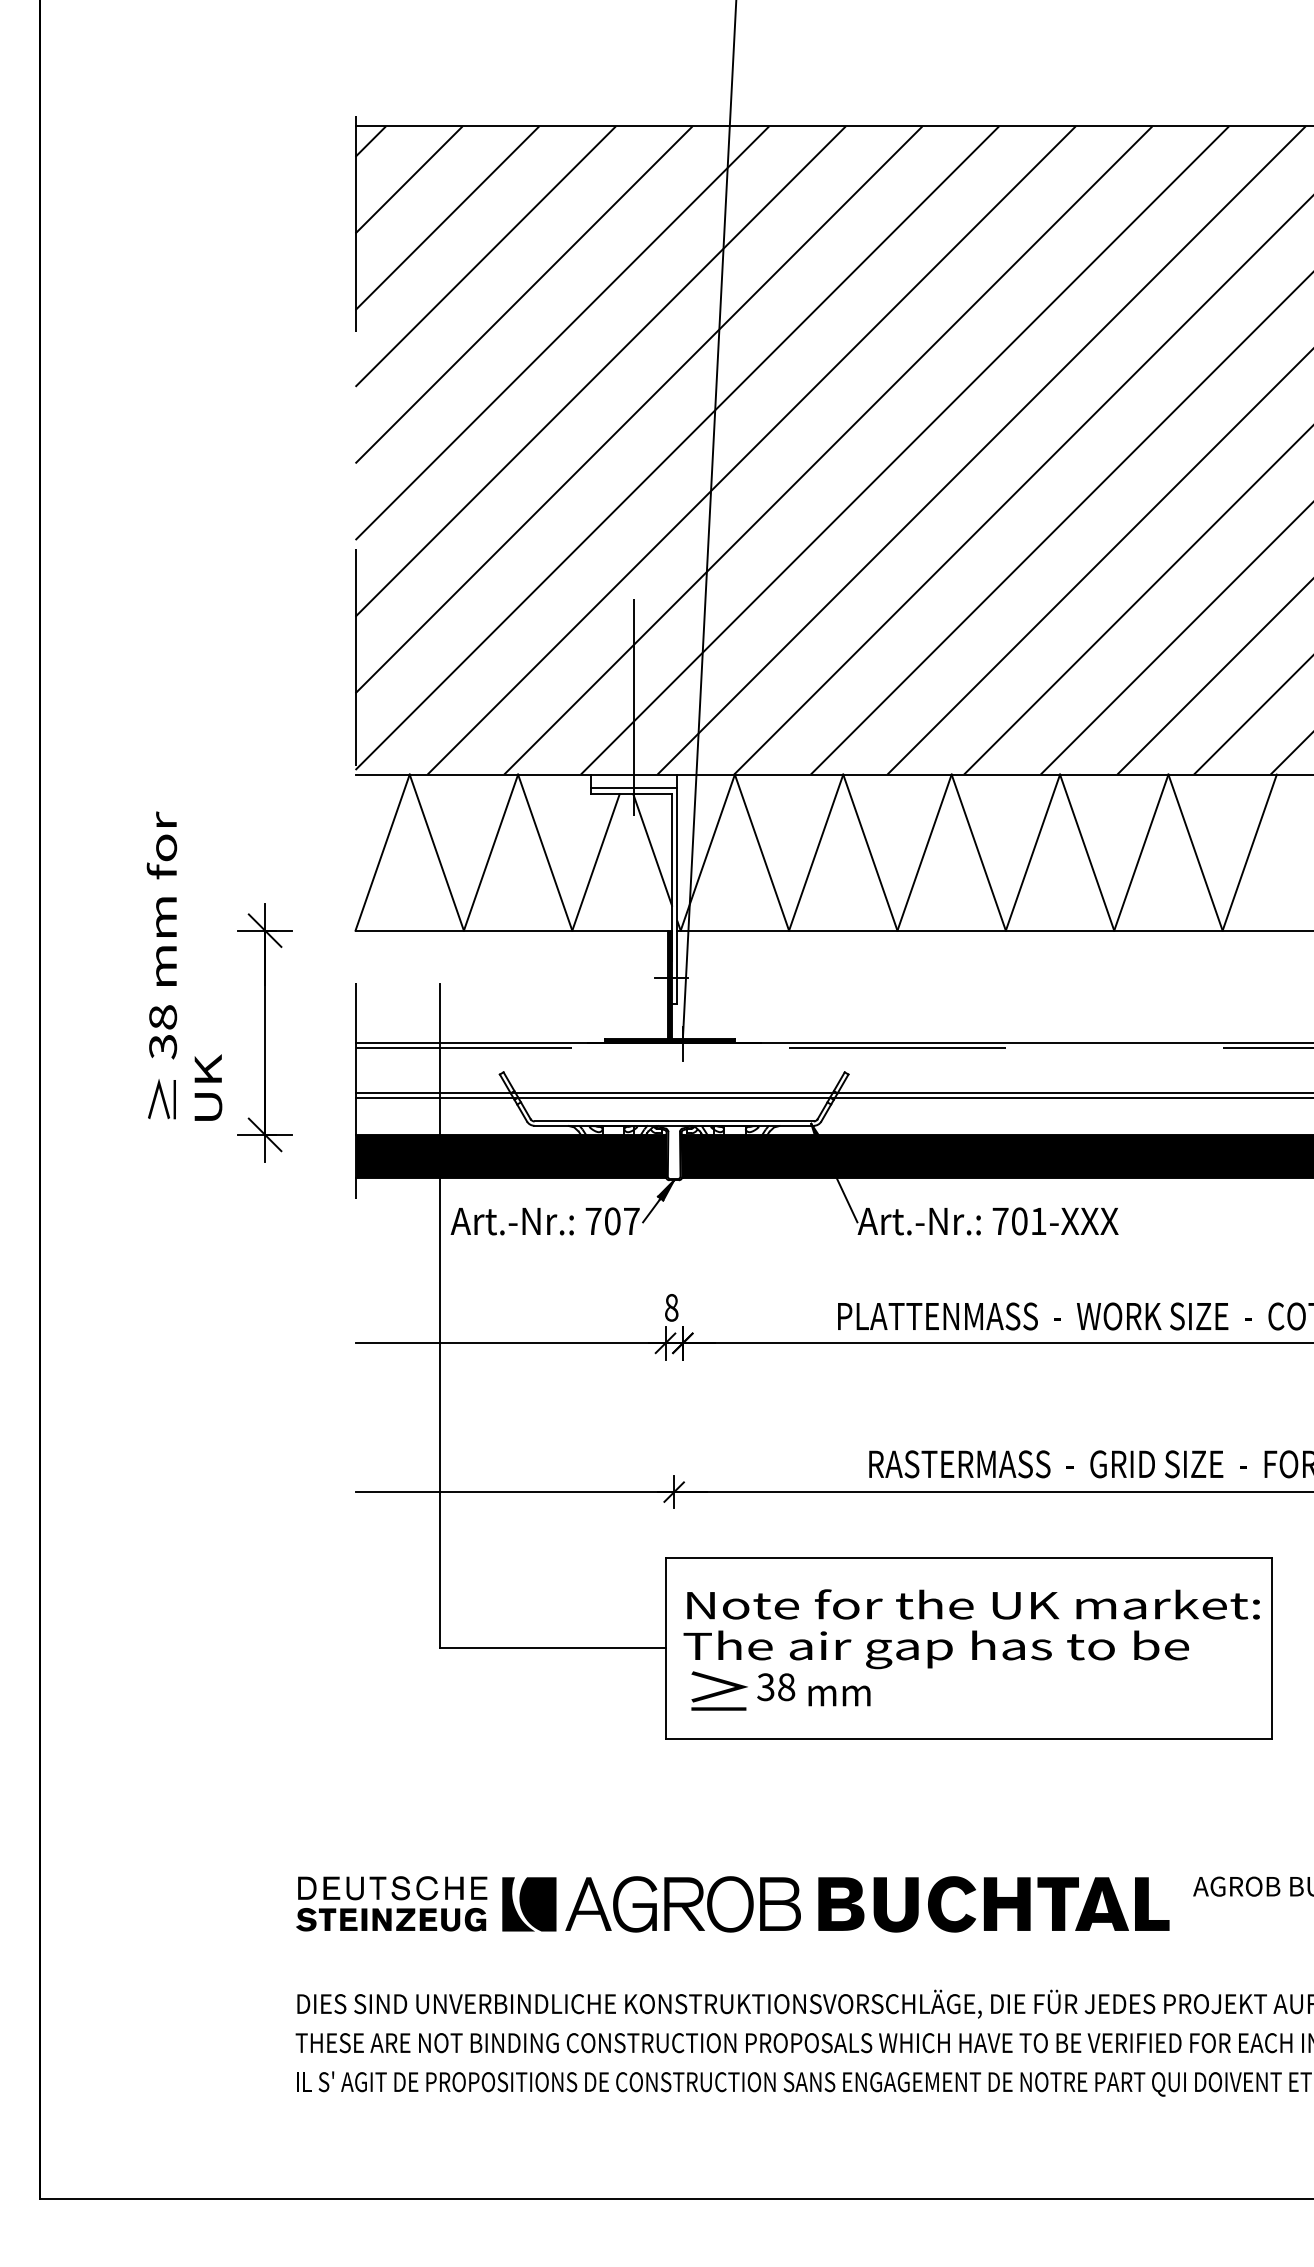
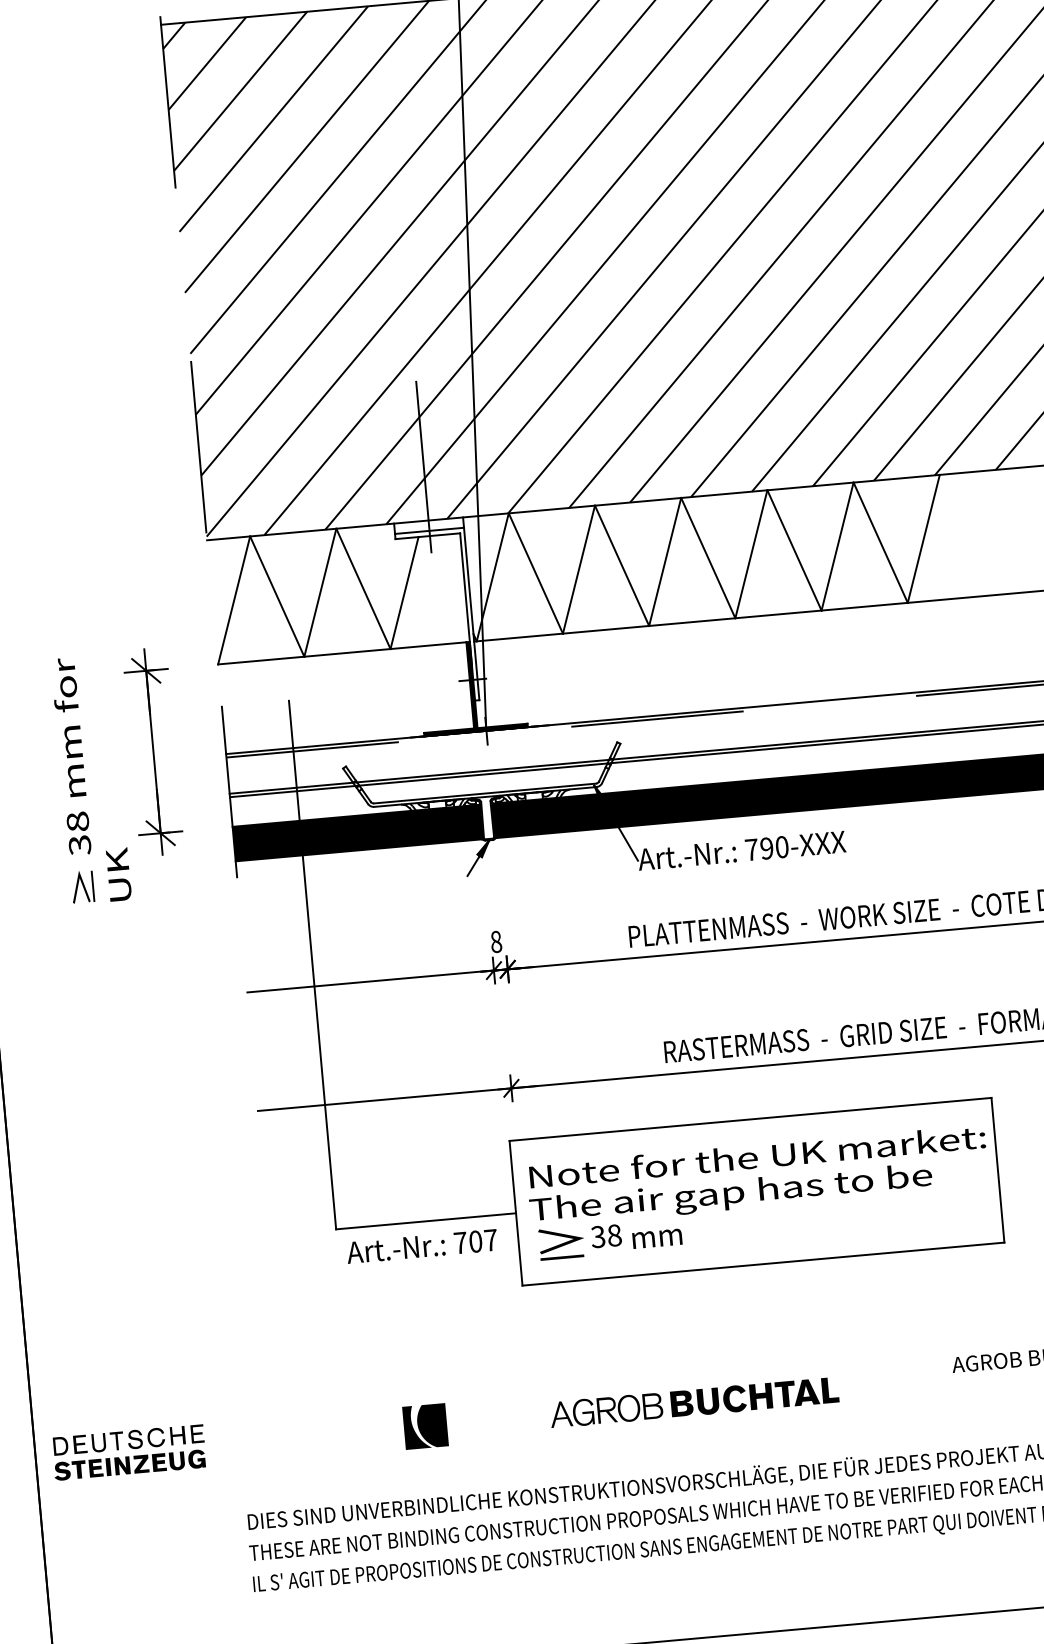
line: (652, 849) -> (448, 578), removed
text: (184, 965) -> (91, 779), moved
text: (544, 1221) -> (421, 1246), moved
text: (1028, 1221) -> (774, 847), 701-XXX -> 790-XXX
part: (391, 1903) -> (128, 1452), moved
part: (867, 1904) -> (694, 1402), size x0.6

